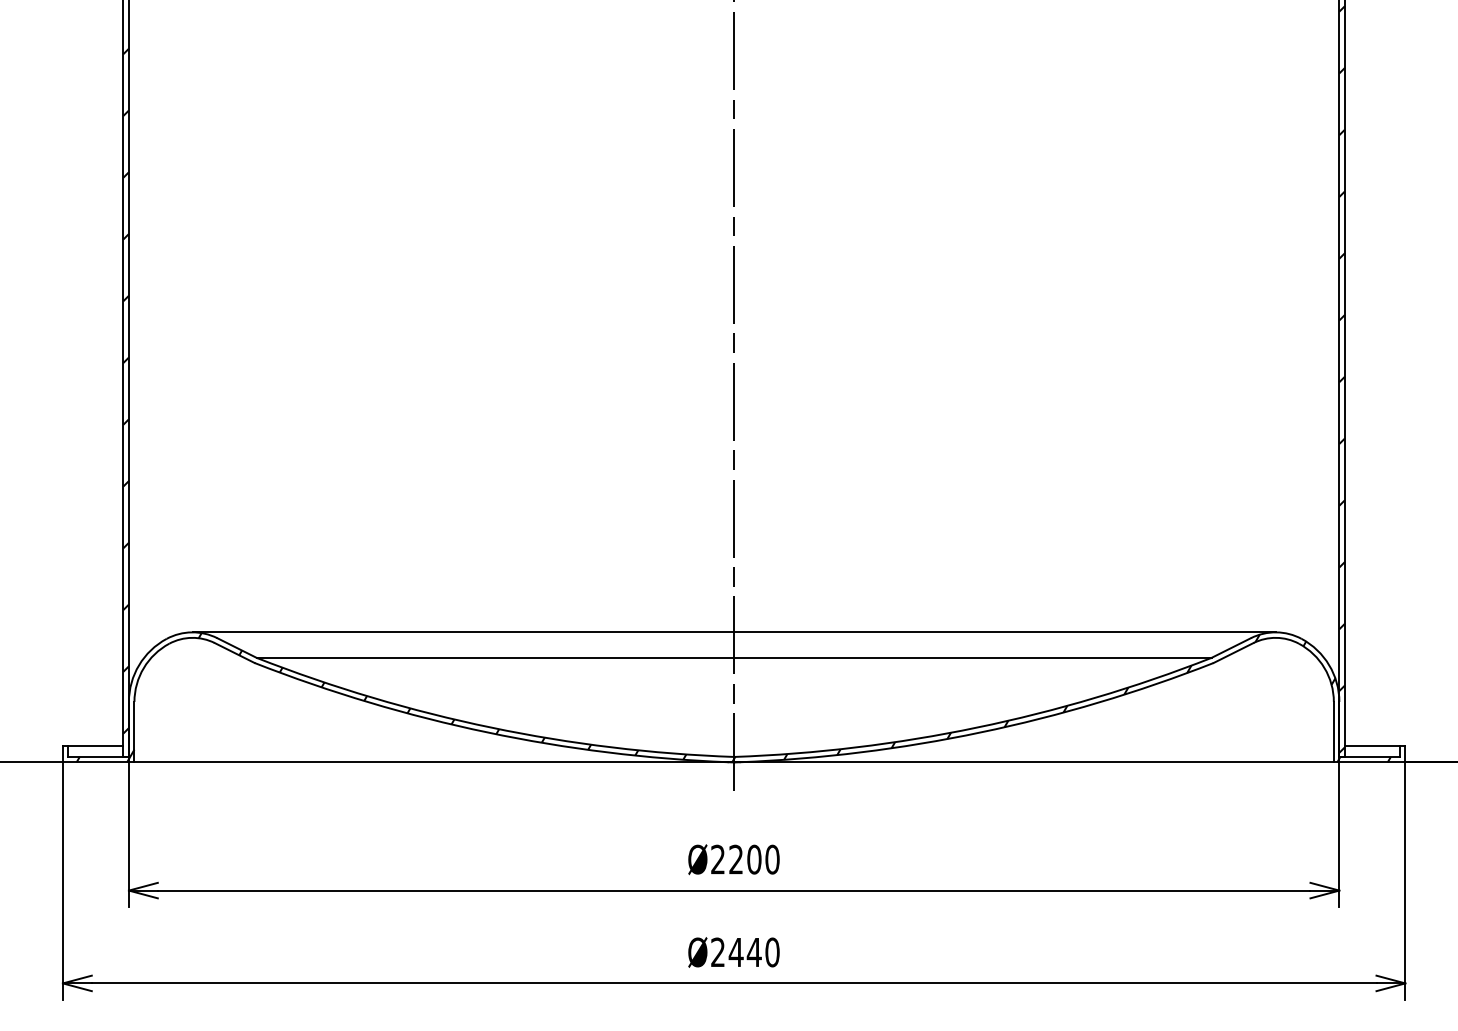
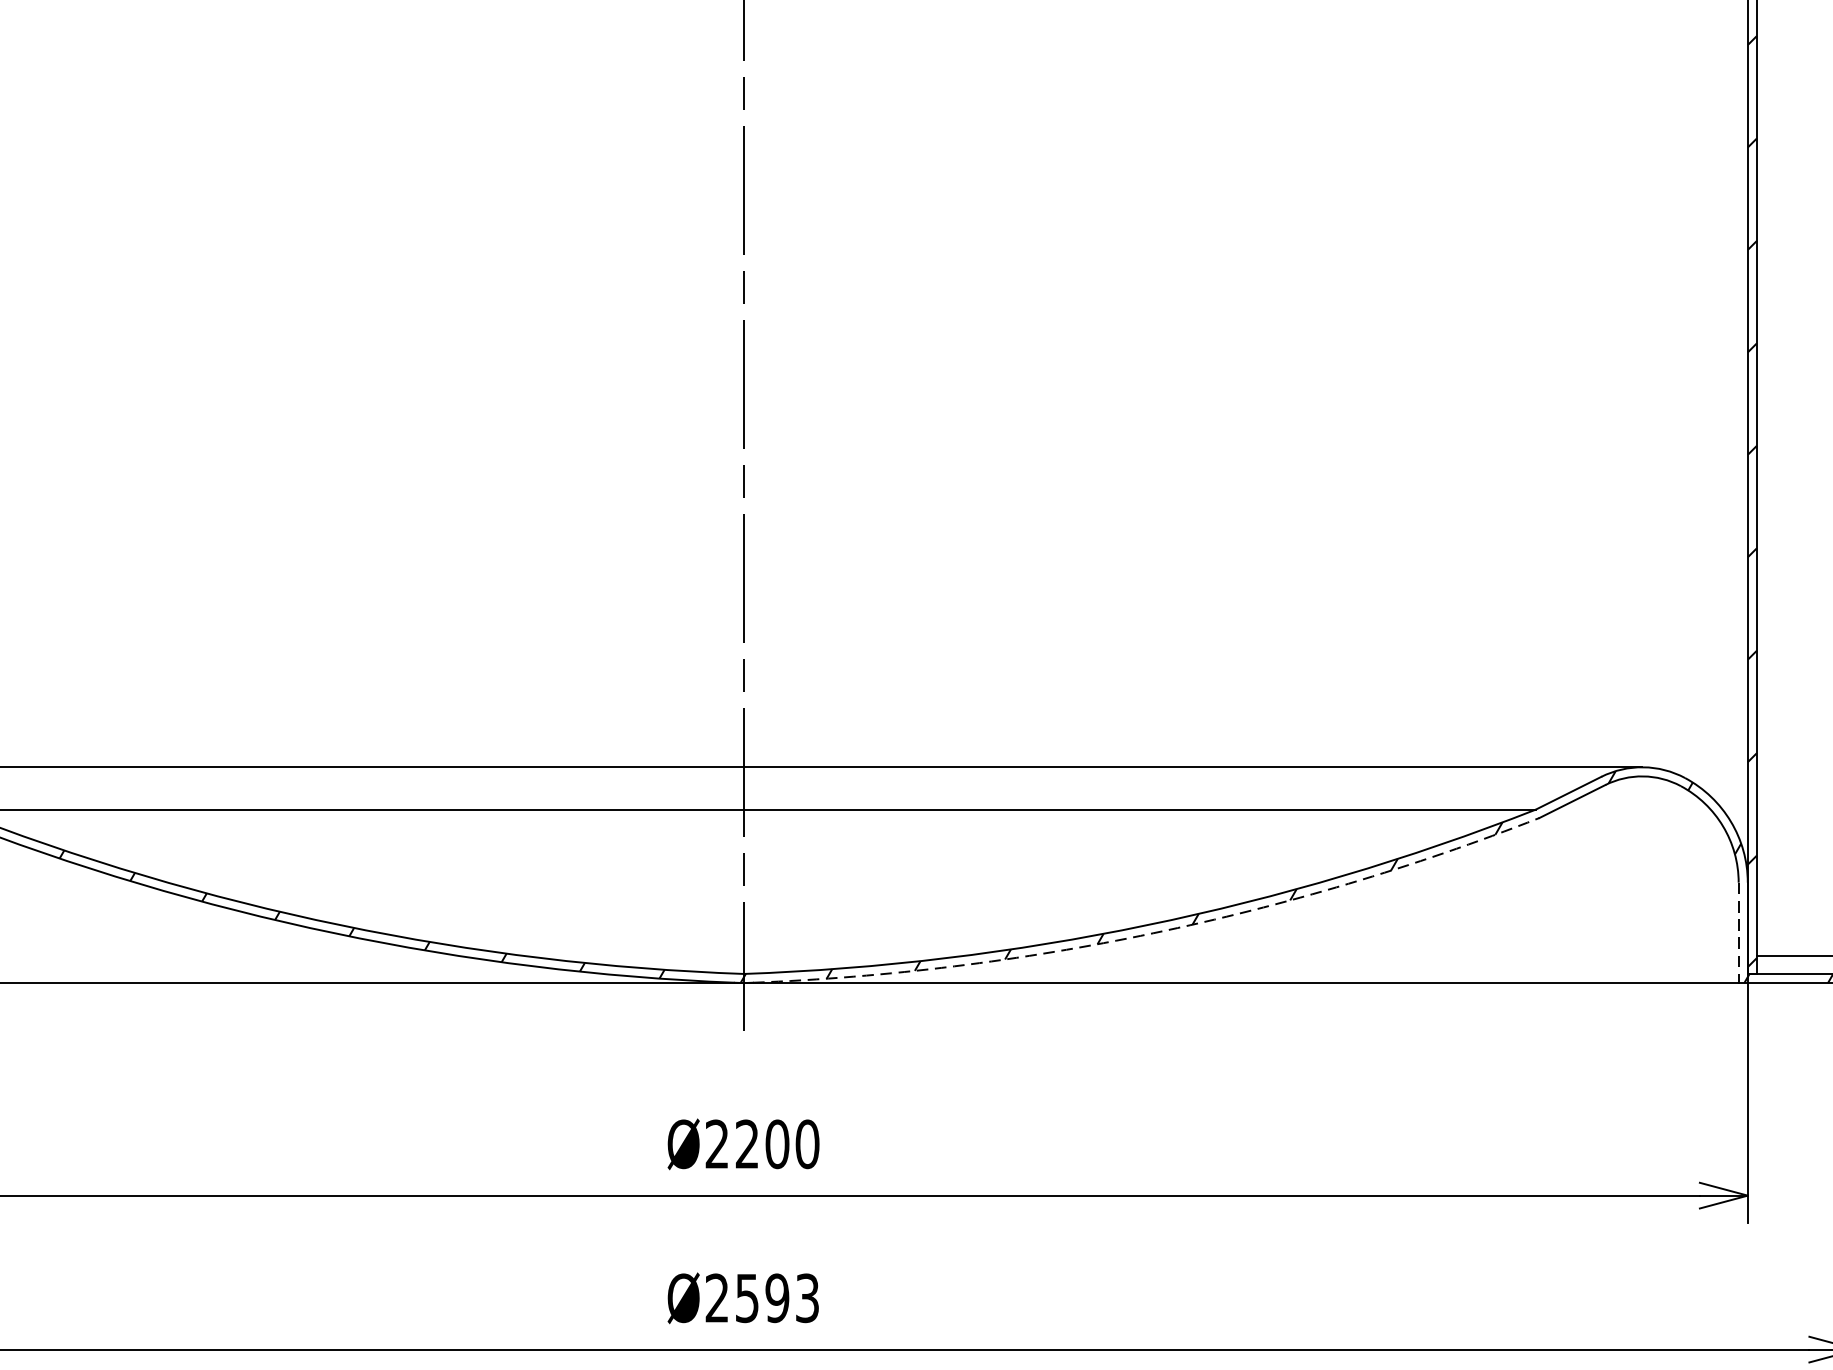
arc: (980, 732) -> (1152, 933), solid -> dashed
line: (1333, 732) -> (1738, 933), solid -> dashed
text: (753, 952) -> (775, 1298), Ø2440 -> Ø2593

